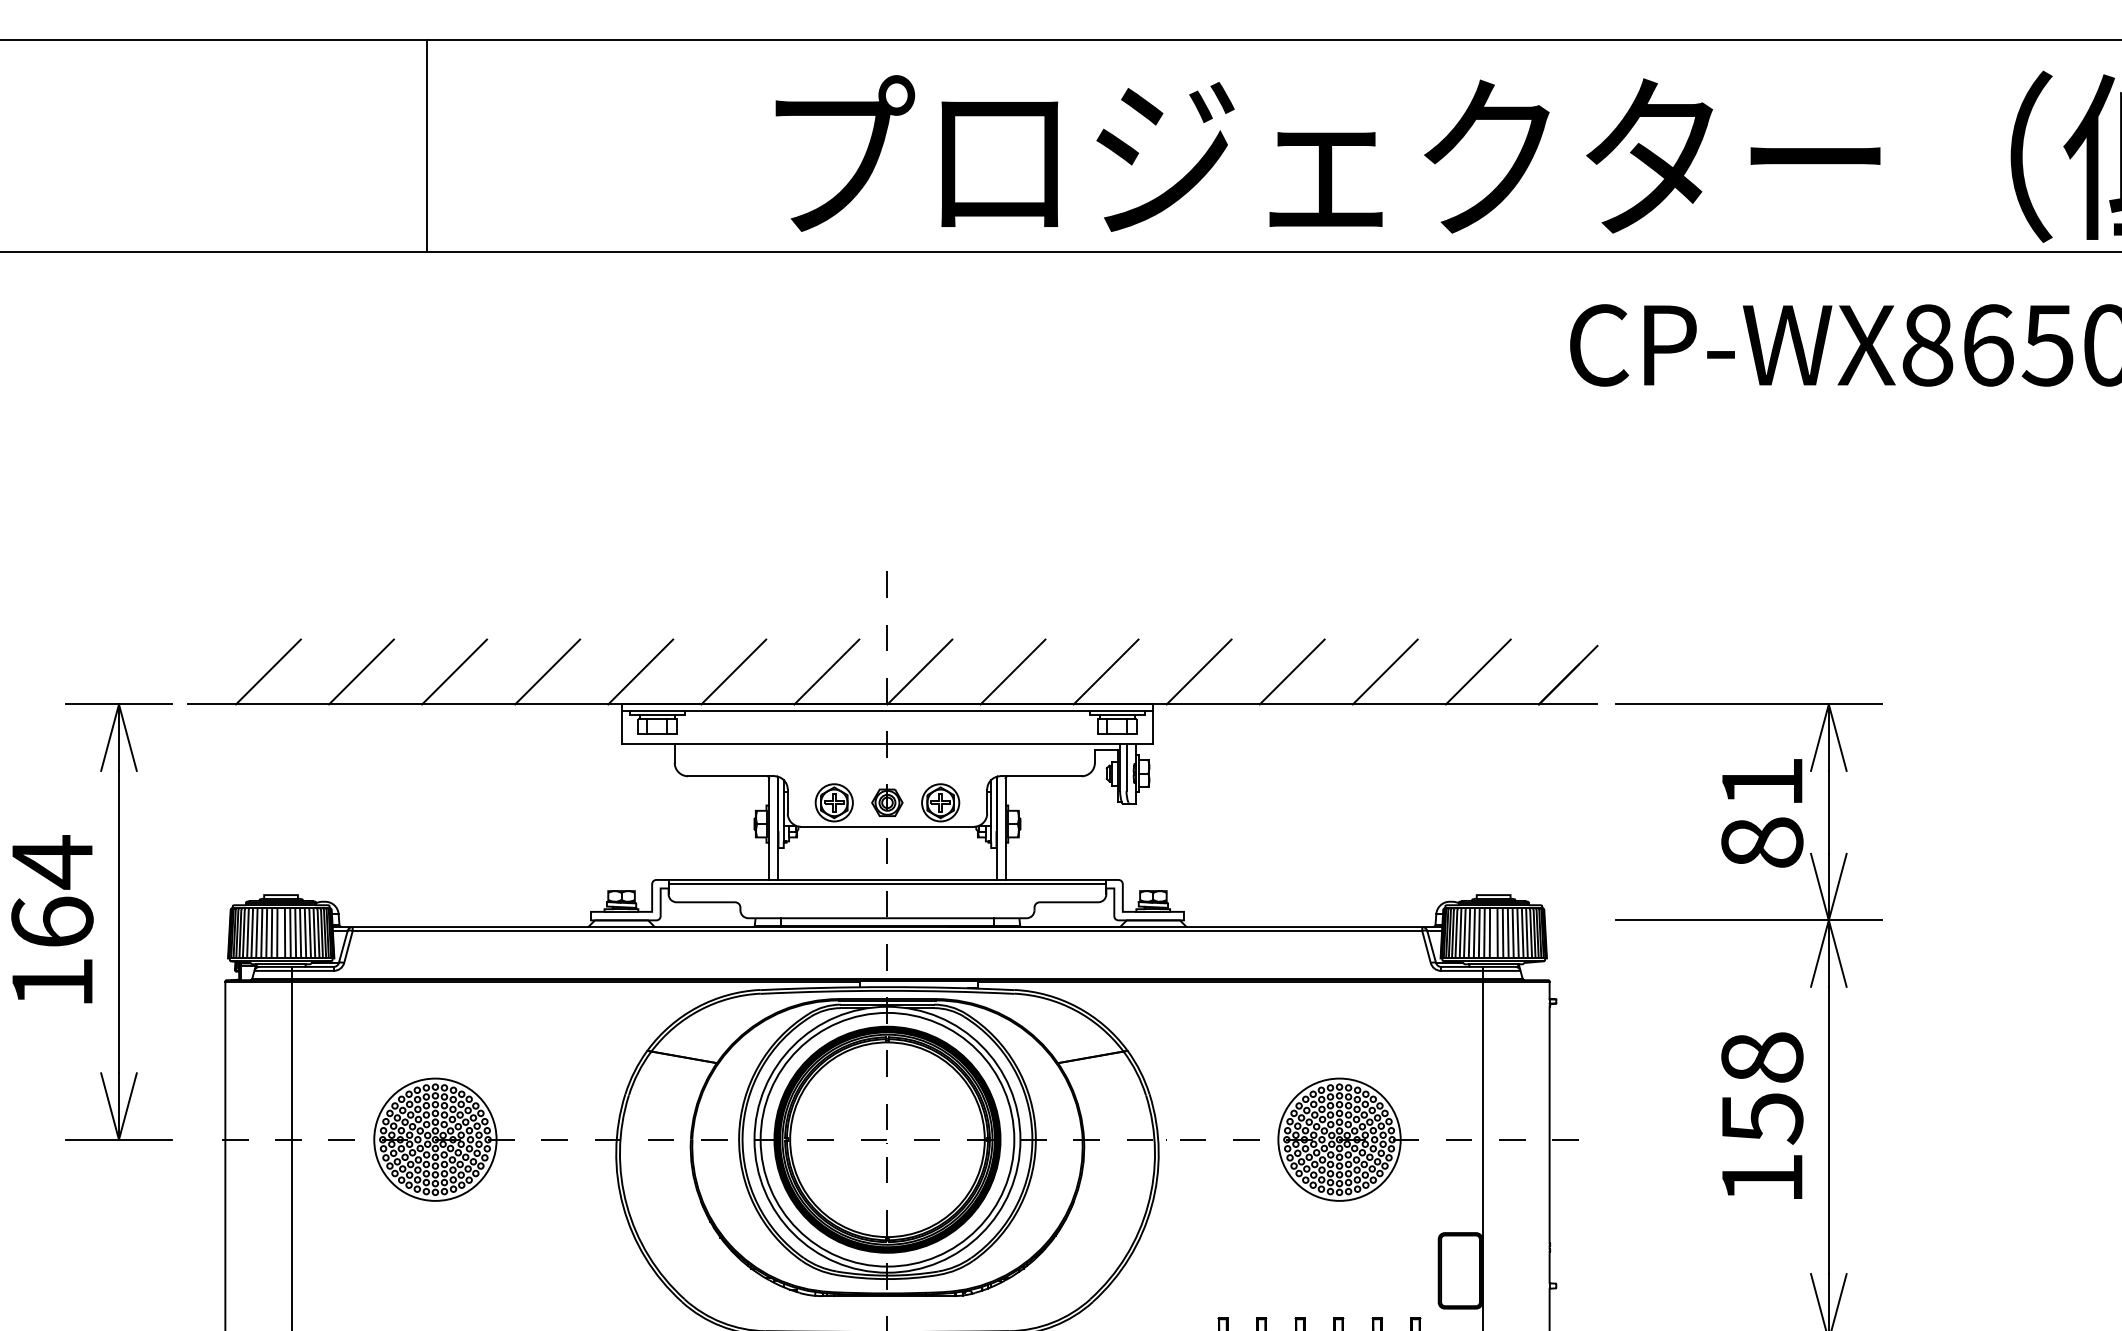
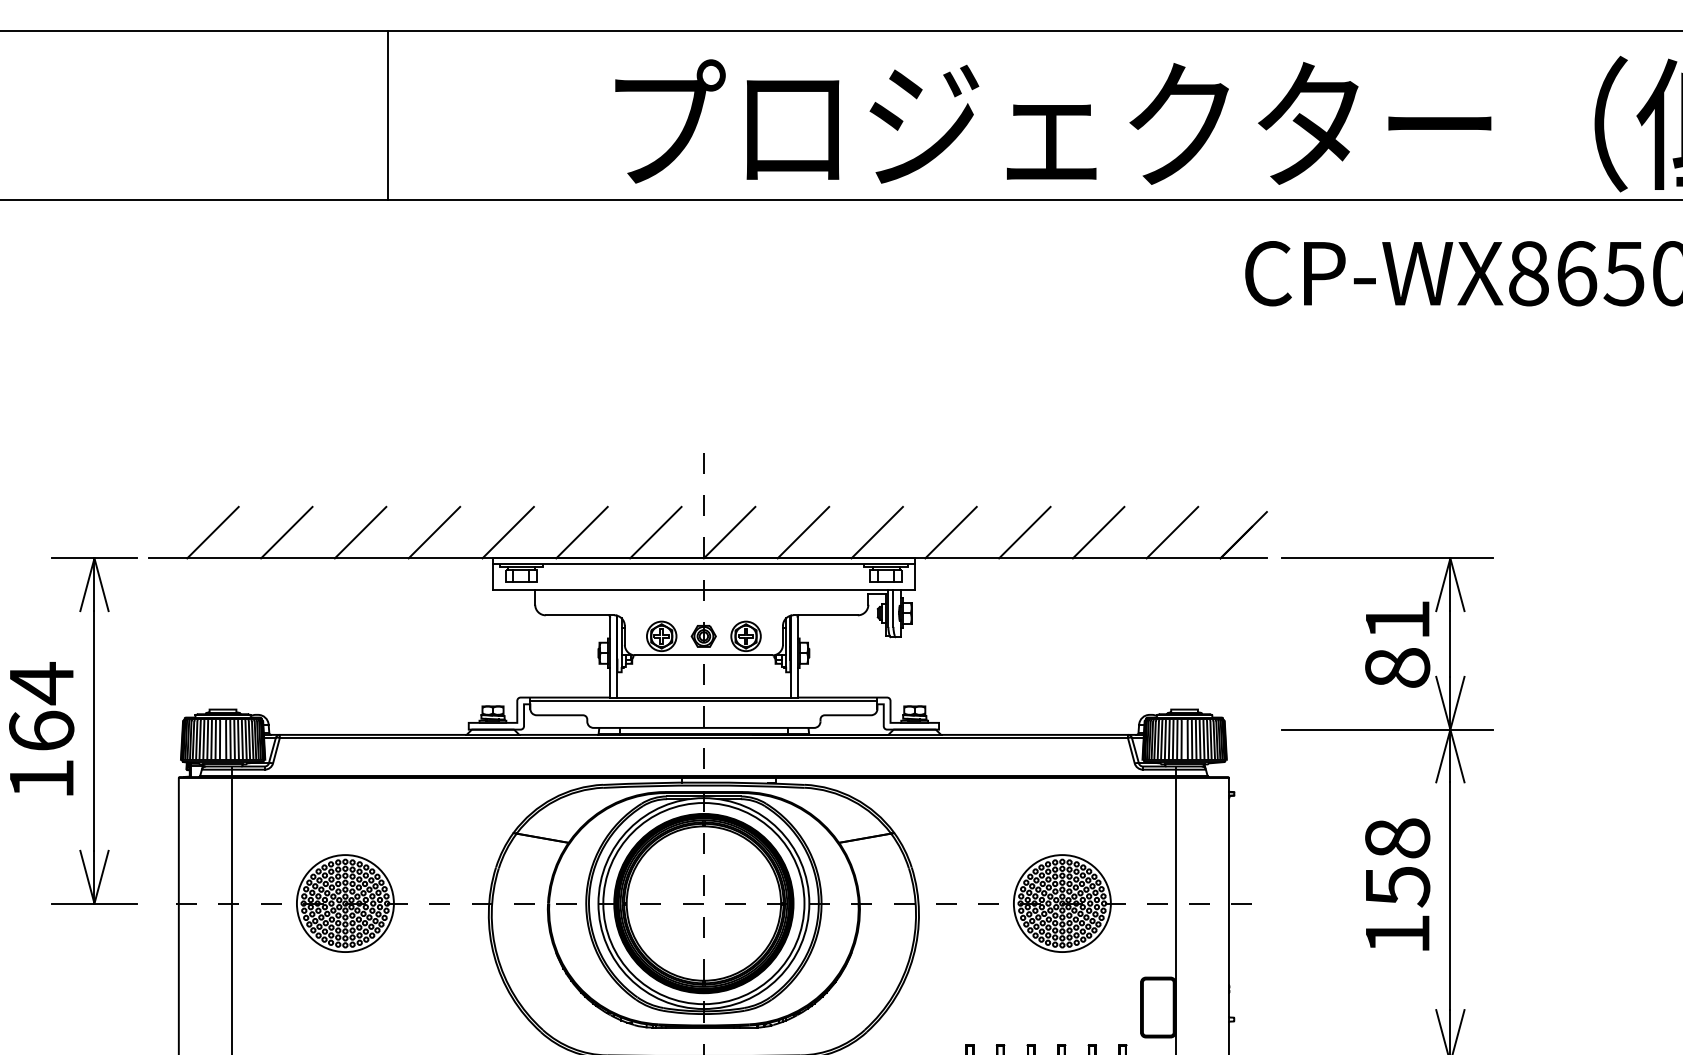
line: (426, 145) -> (387, 115), moved

